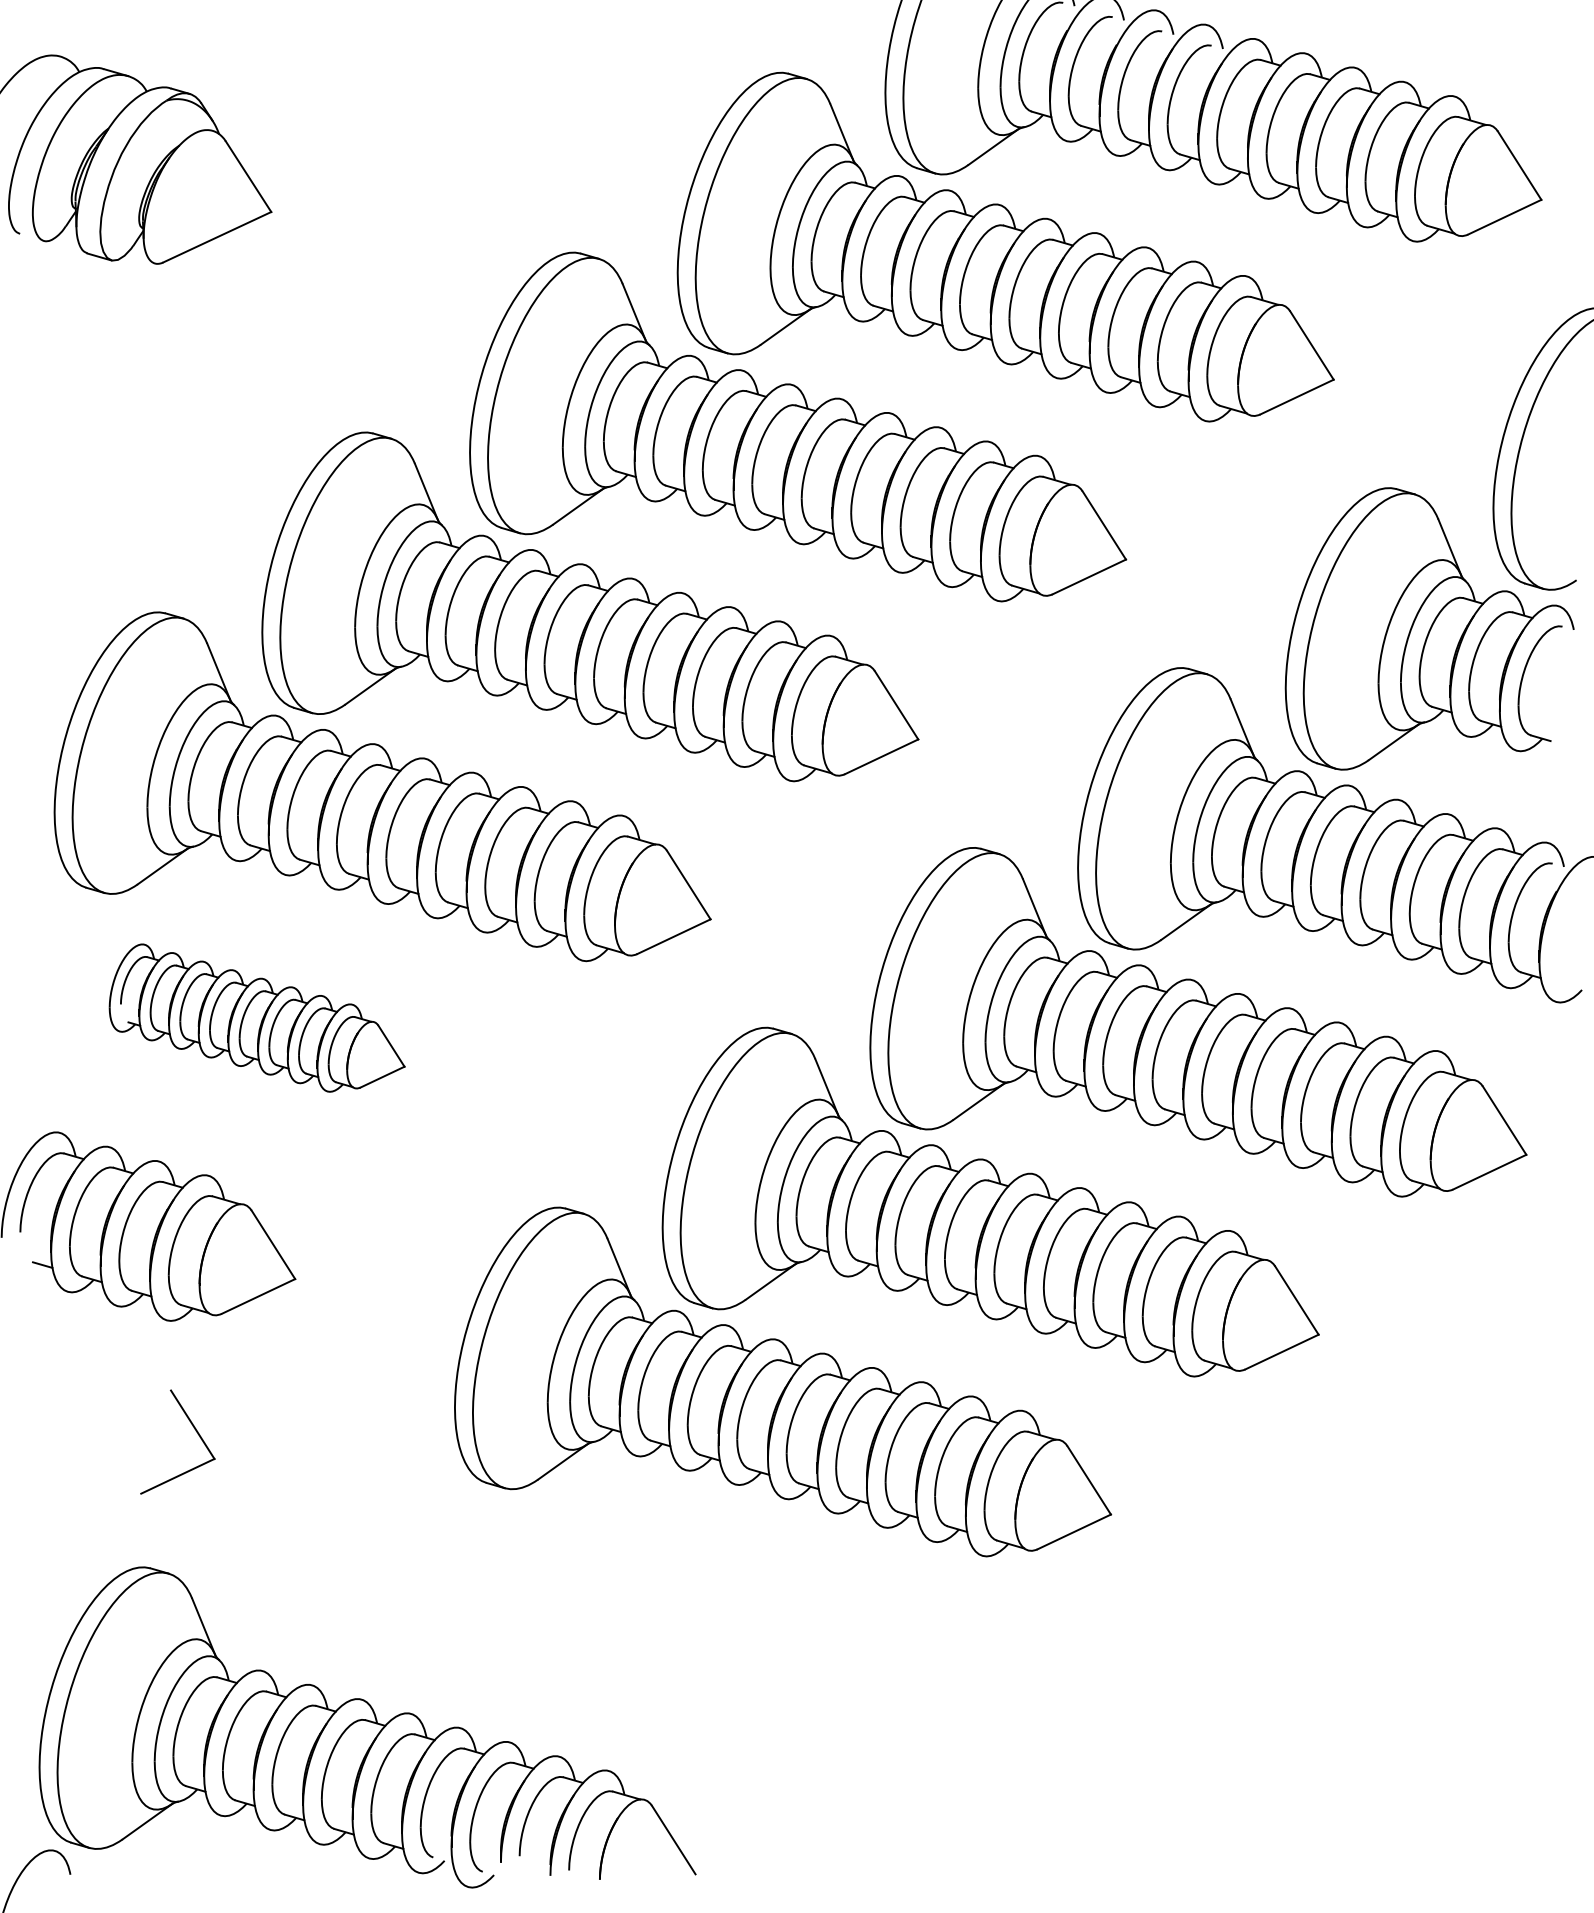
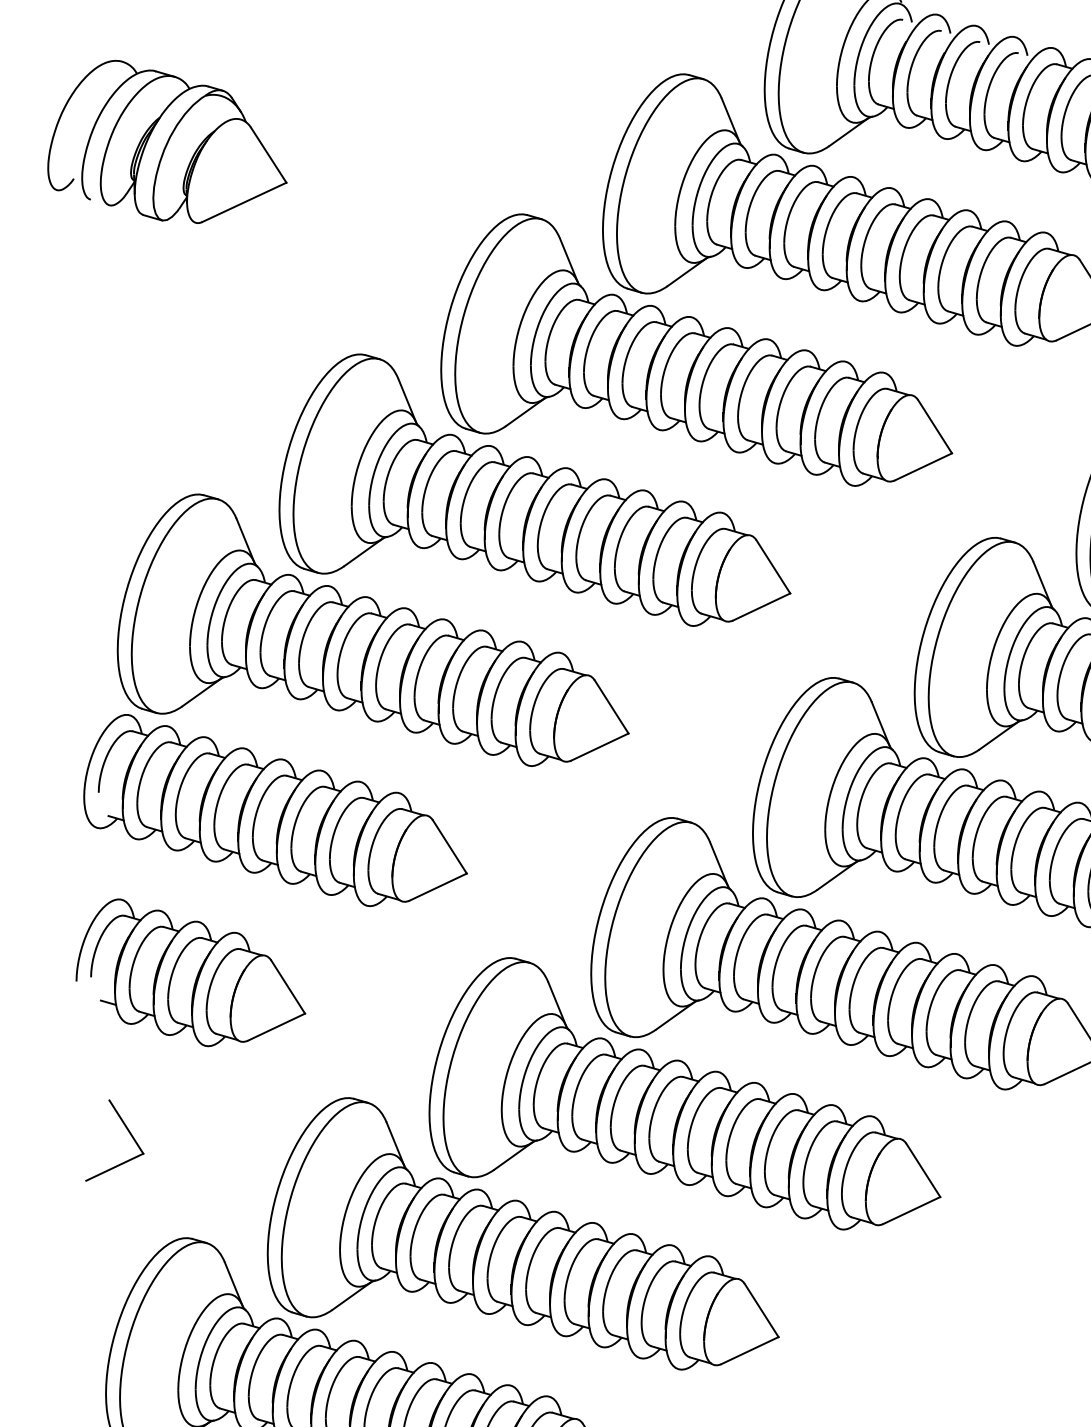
part: (256, 1017) -> (274, 809), size x1.67
part: (195, 1431) -> (128, 1132), moved
part: (575, 1561) -> (523, 1233), added

